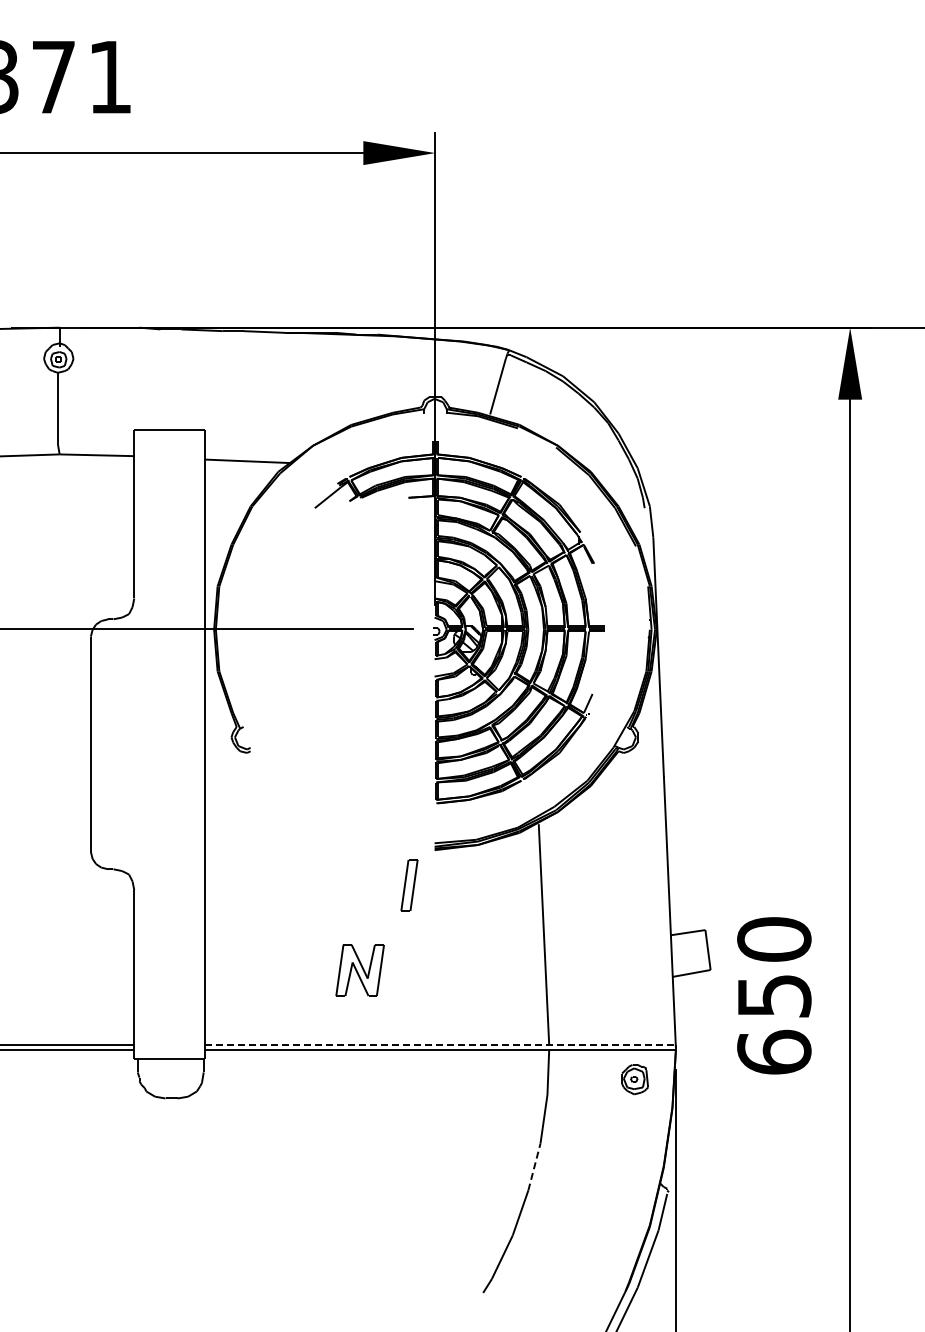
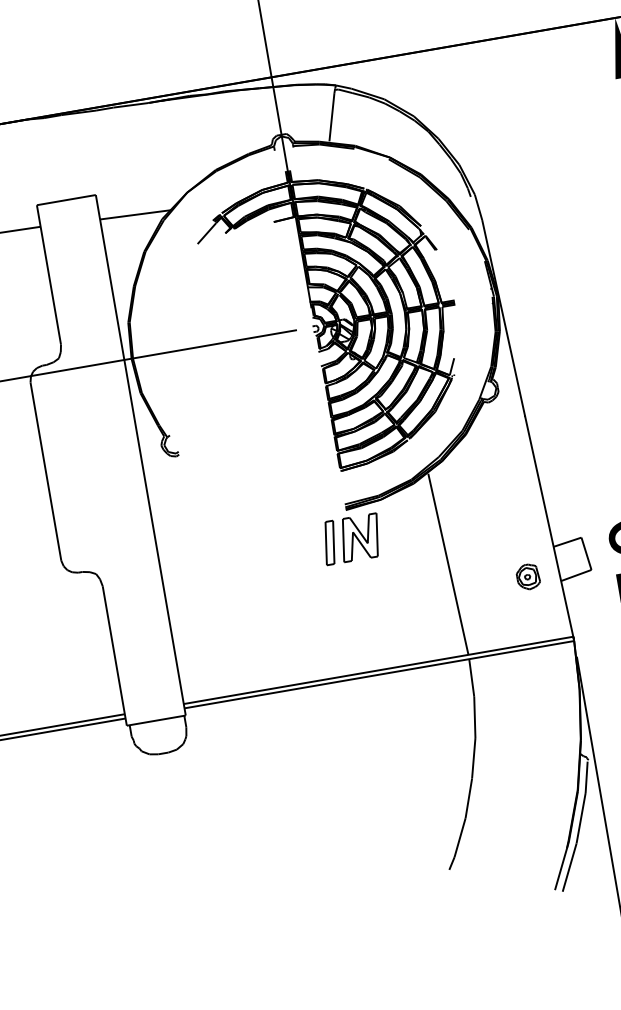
part: (359, 970) -> (359, 537), moved
line: (441, 1044) -> (379, 670), dashed -> solid
part: (634, 1079) -> (527, 577), moved
line: (534, 1166) -> (473, 757), dashed -> solid

